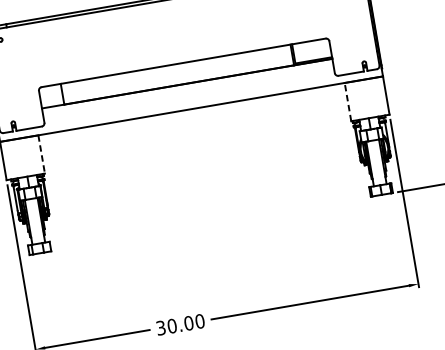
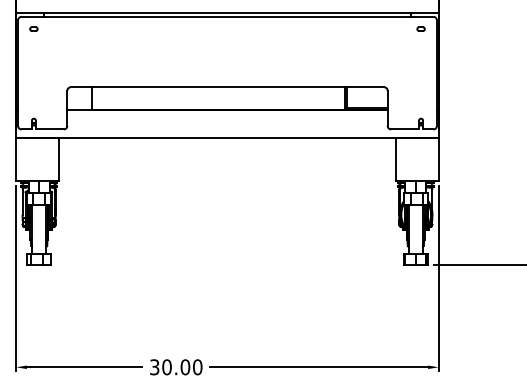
line: (347, 101) -> (396, 158), dashed -> solid
line: (41, 154) -> (58, 159), dashed -> solid

